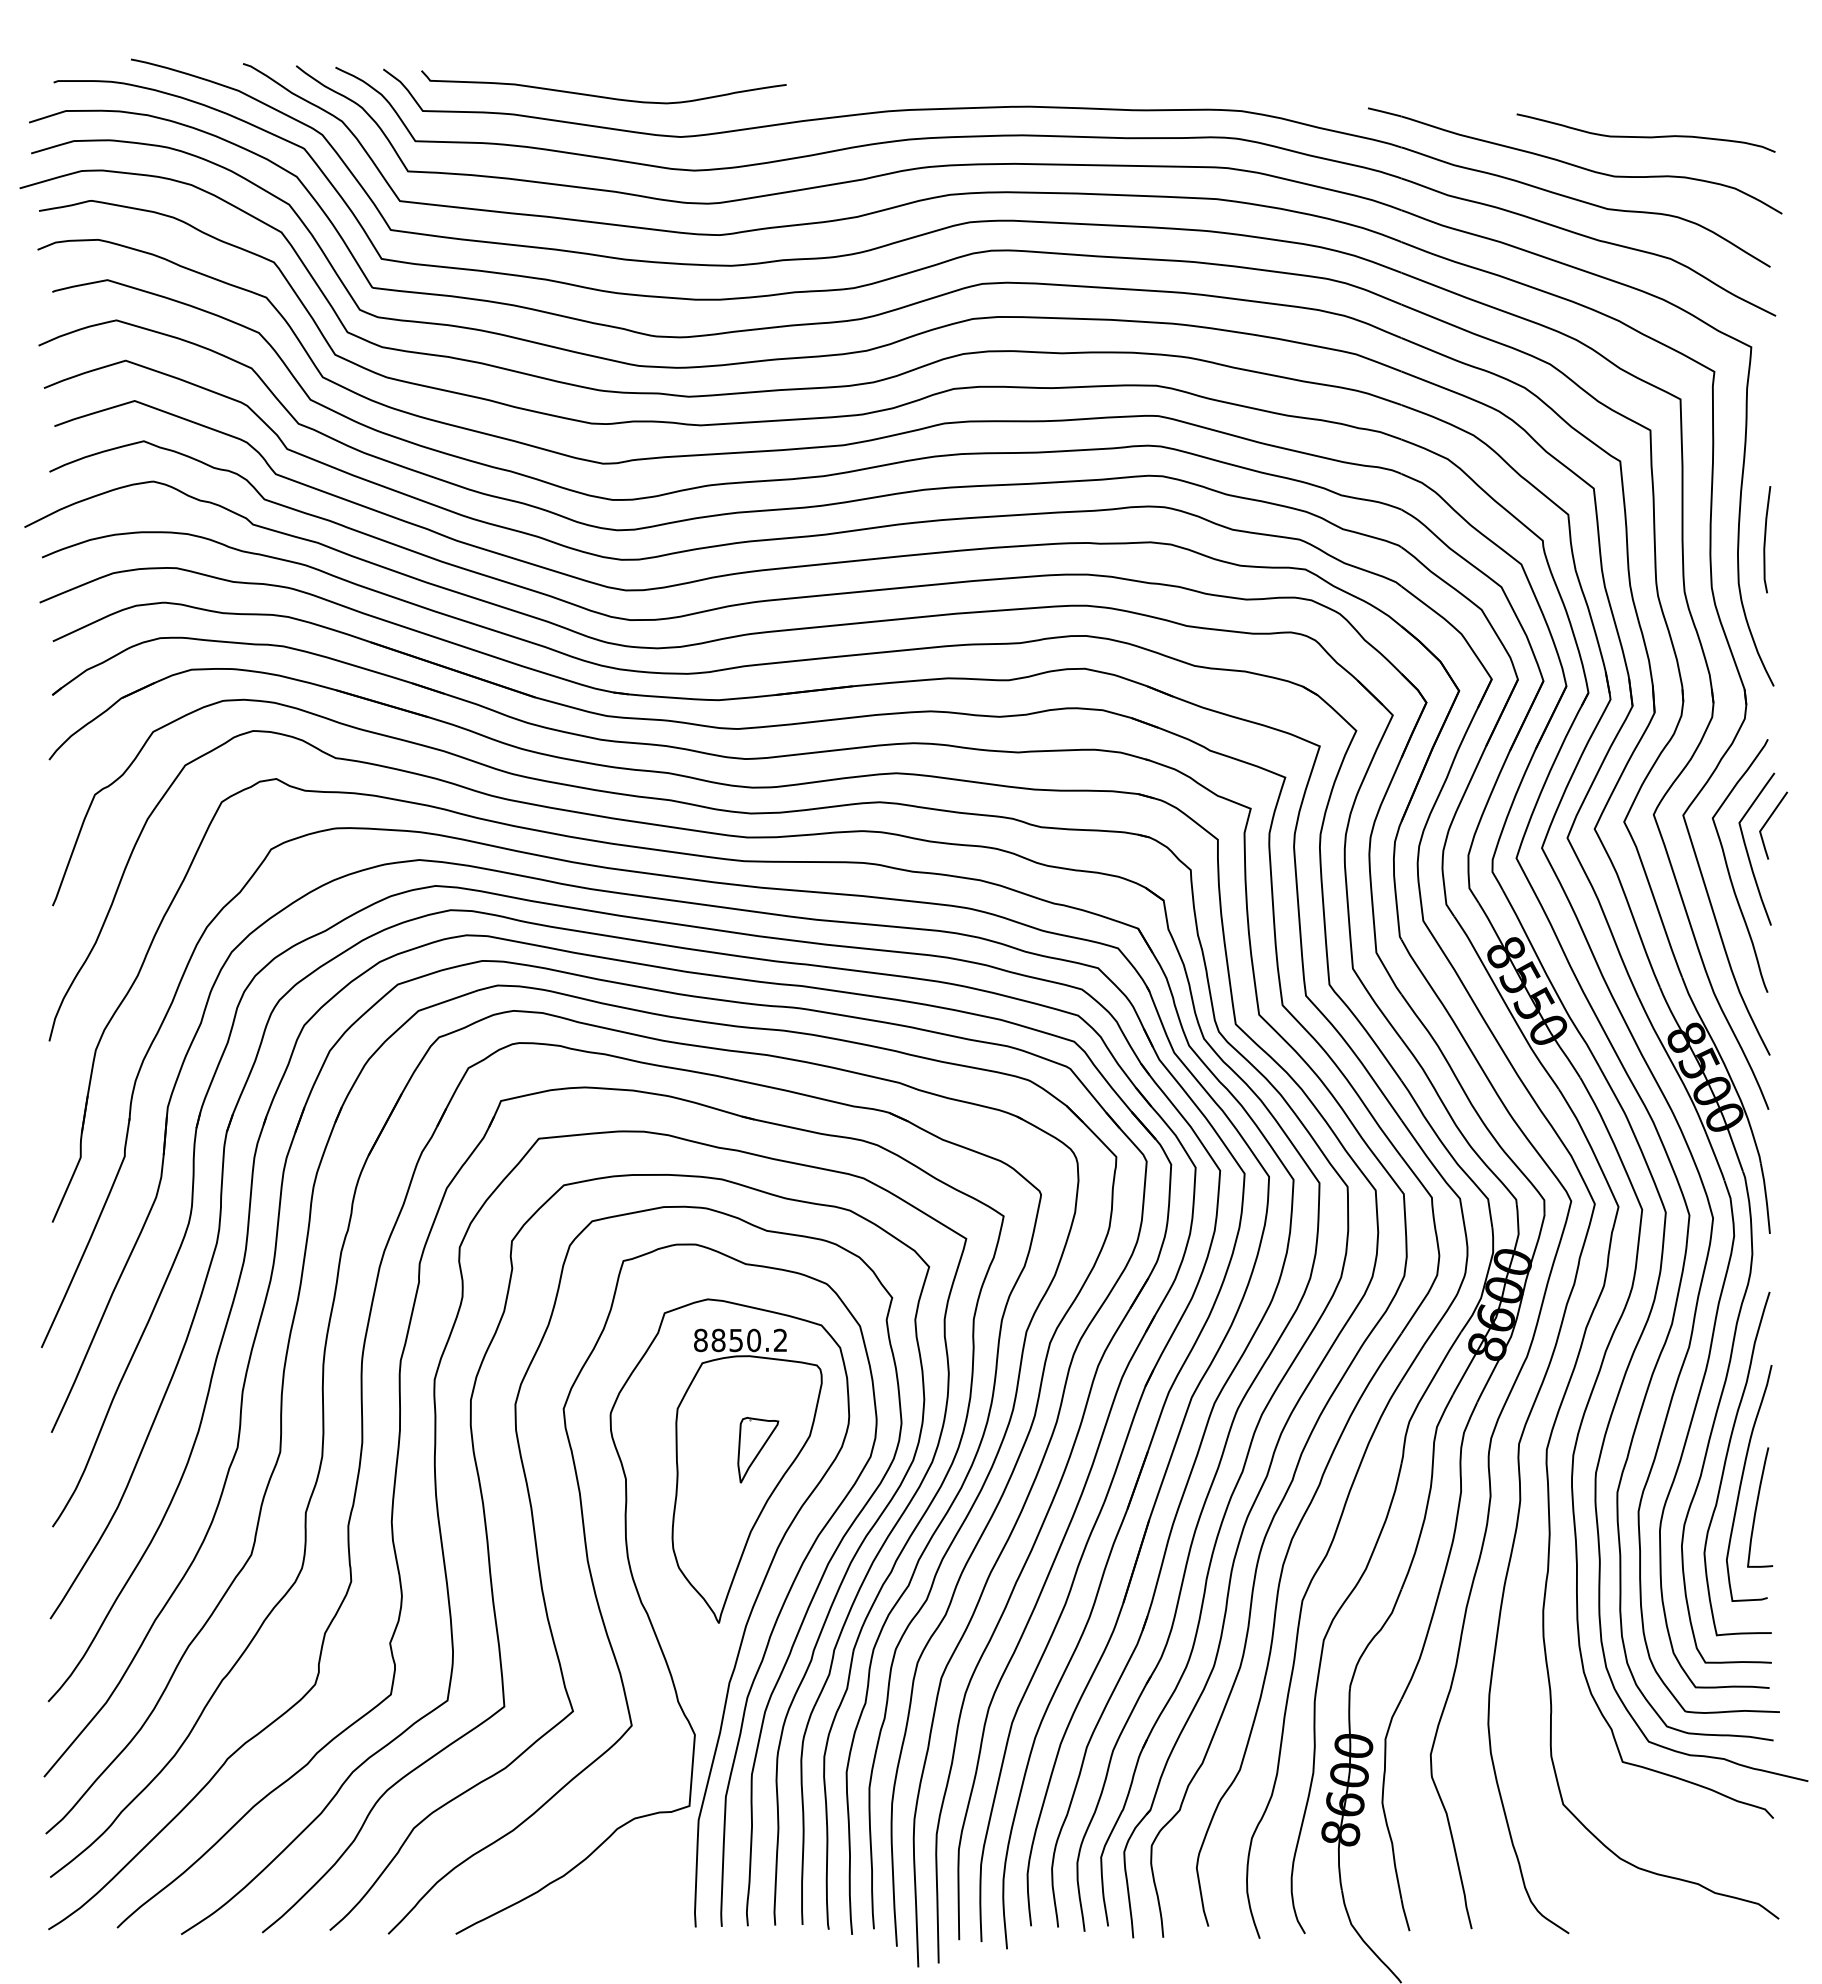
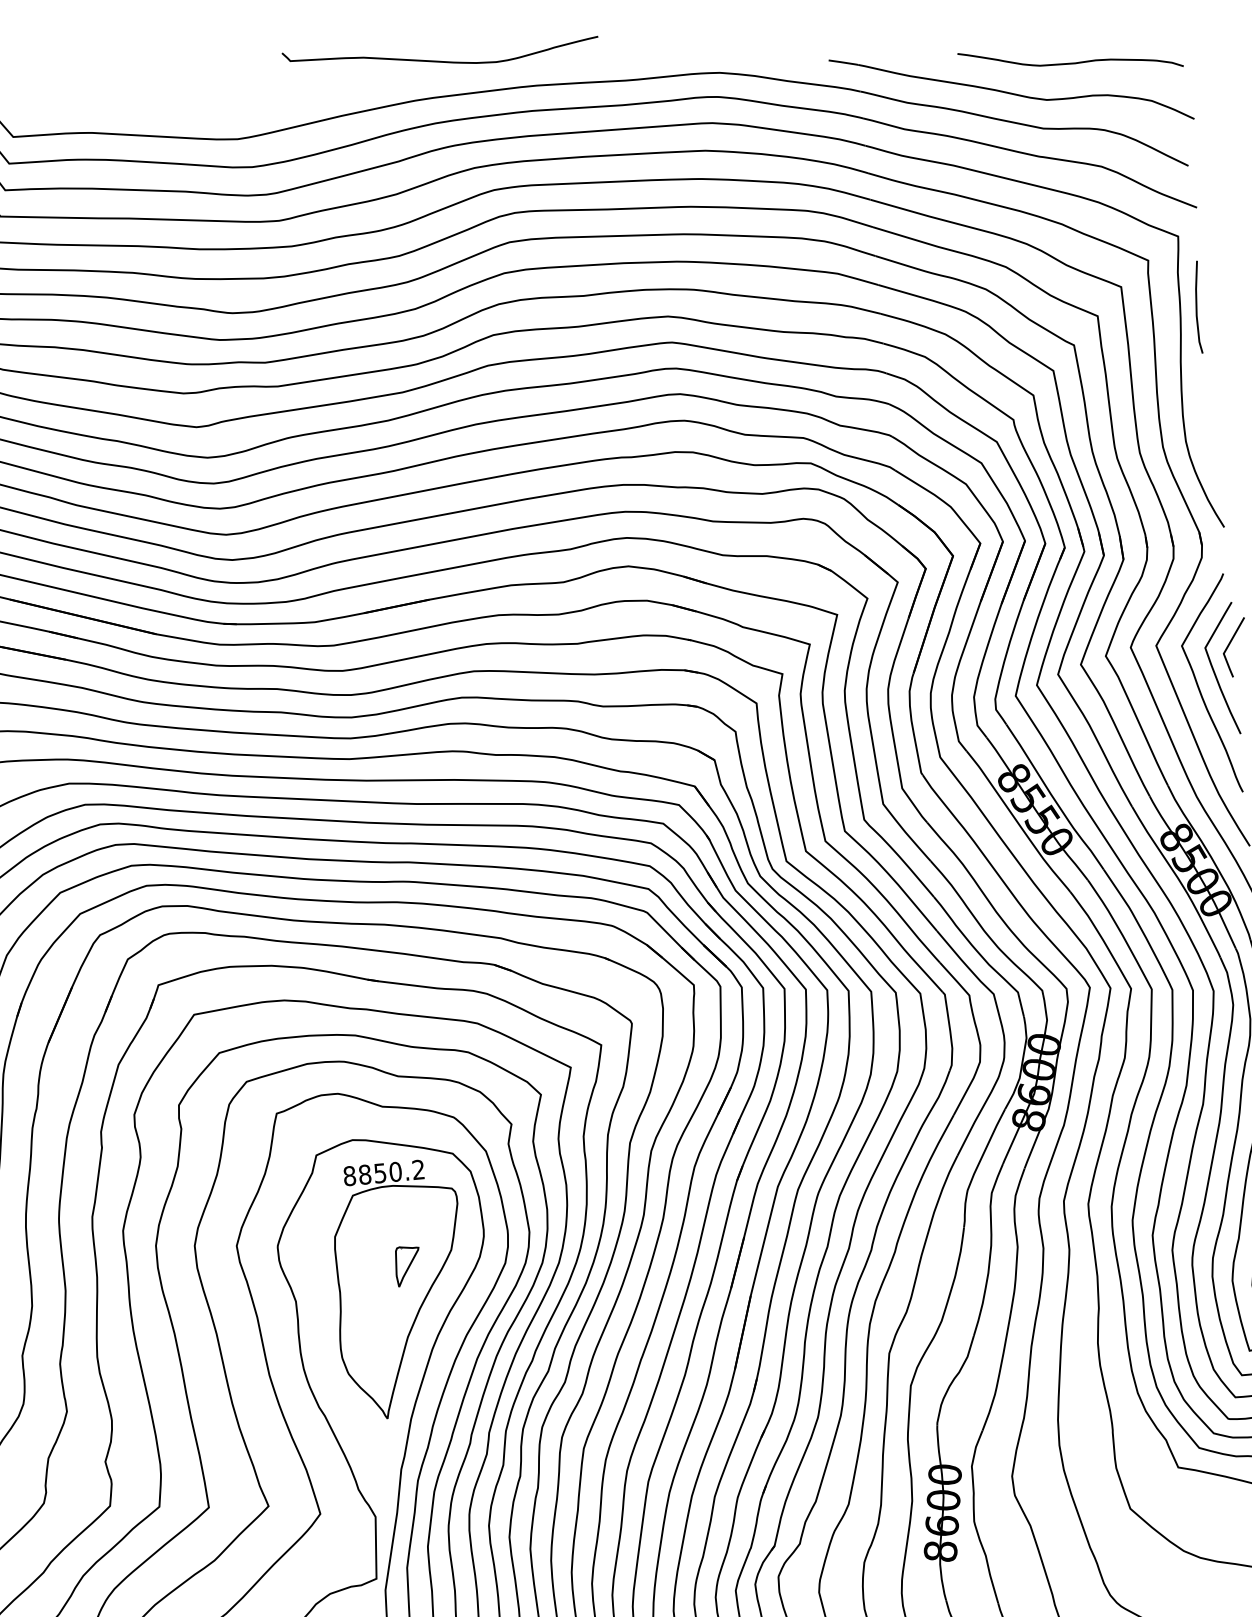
curve: (599, 95) -> (437, 60), moved
curve: (1765, 539) -> (1197, 307), moved
part: (758, 1449) -> (408, 1265), size x0.7

